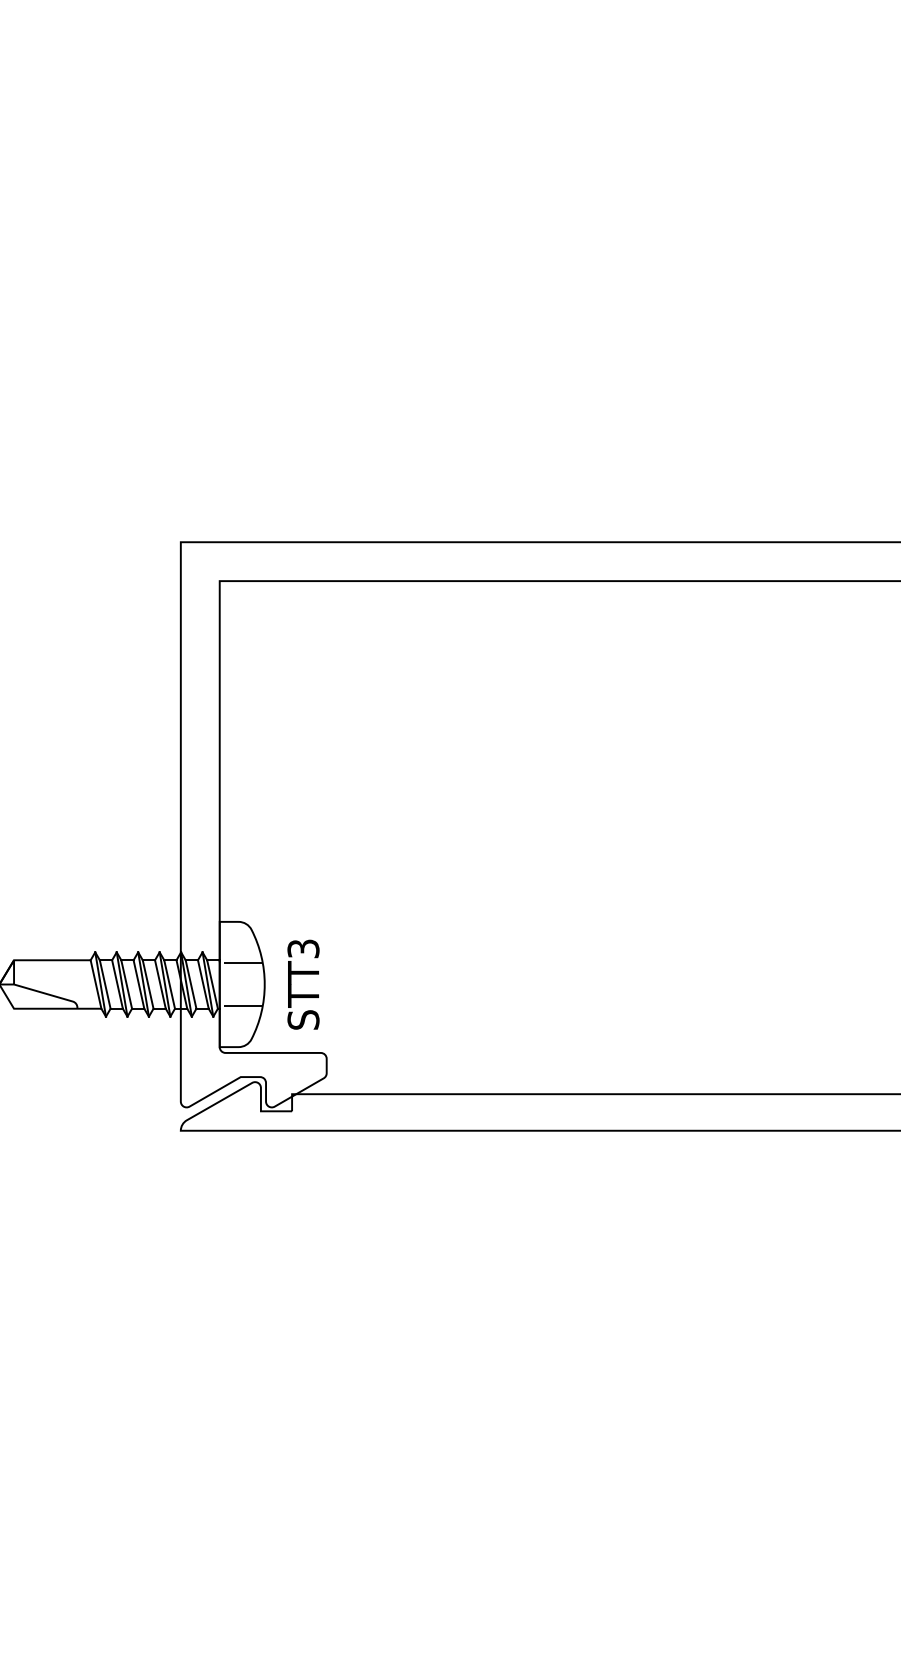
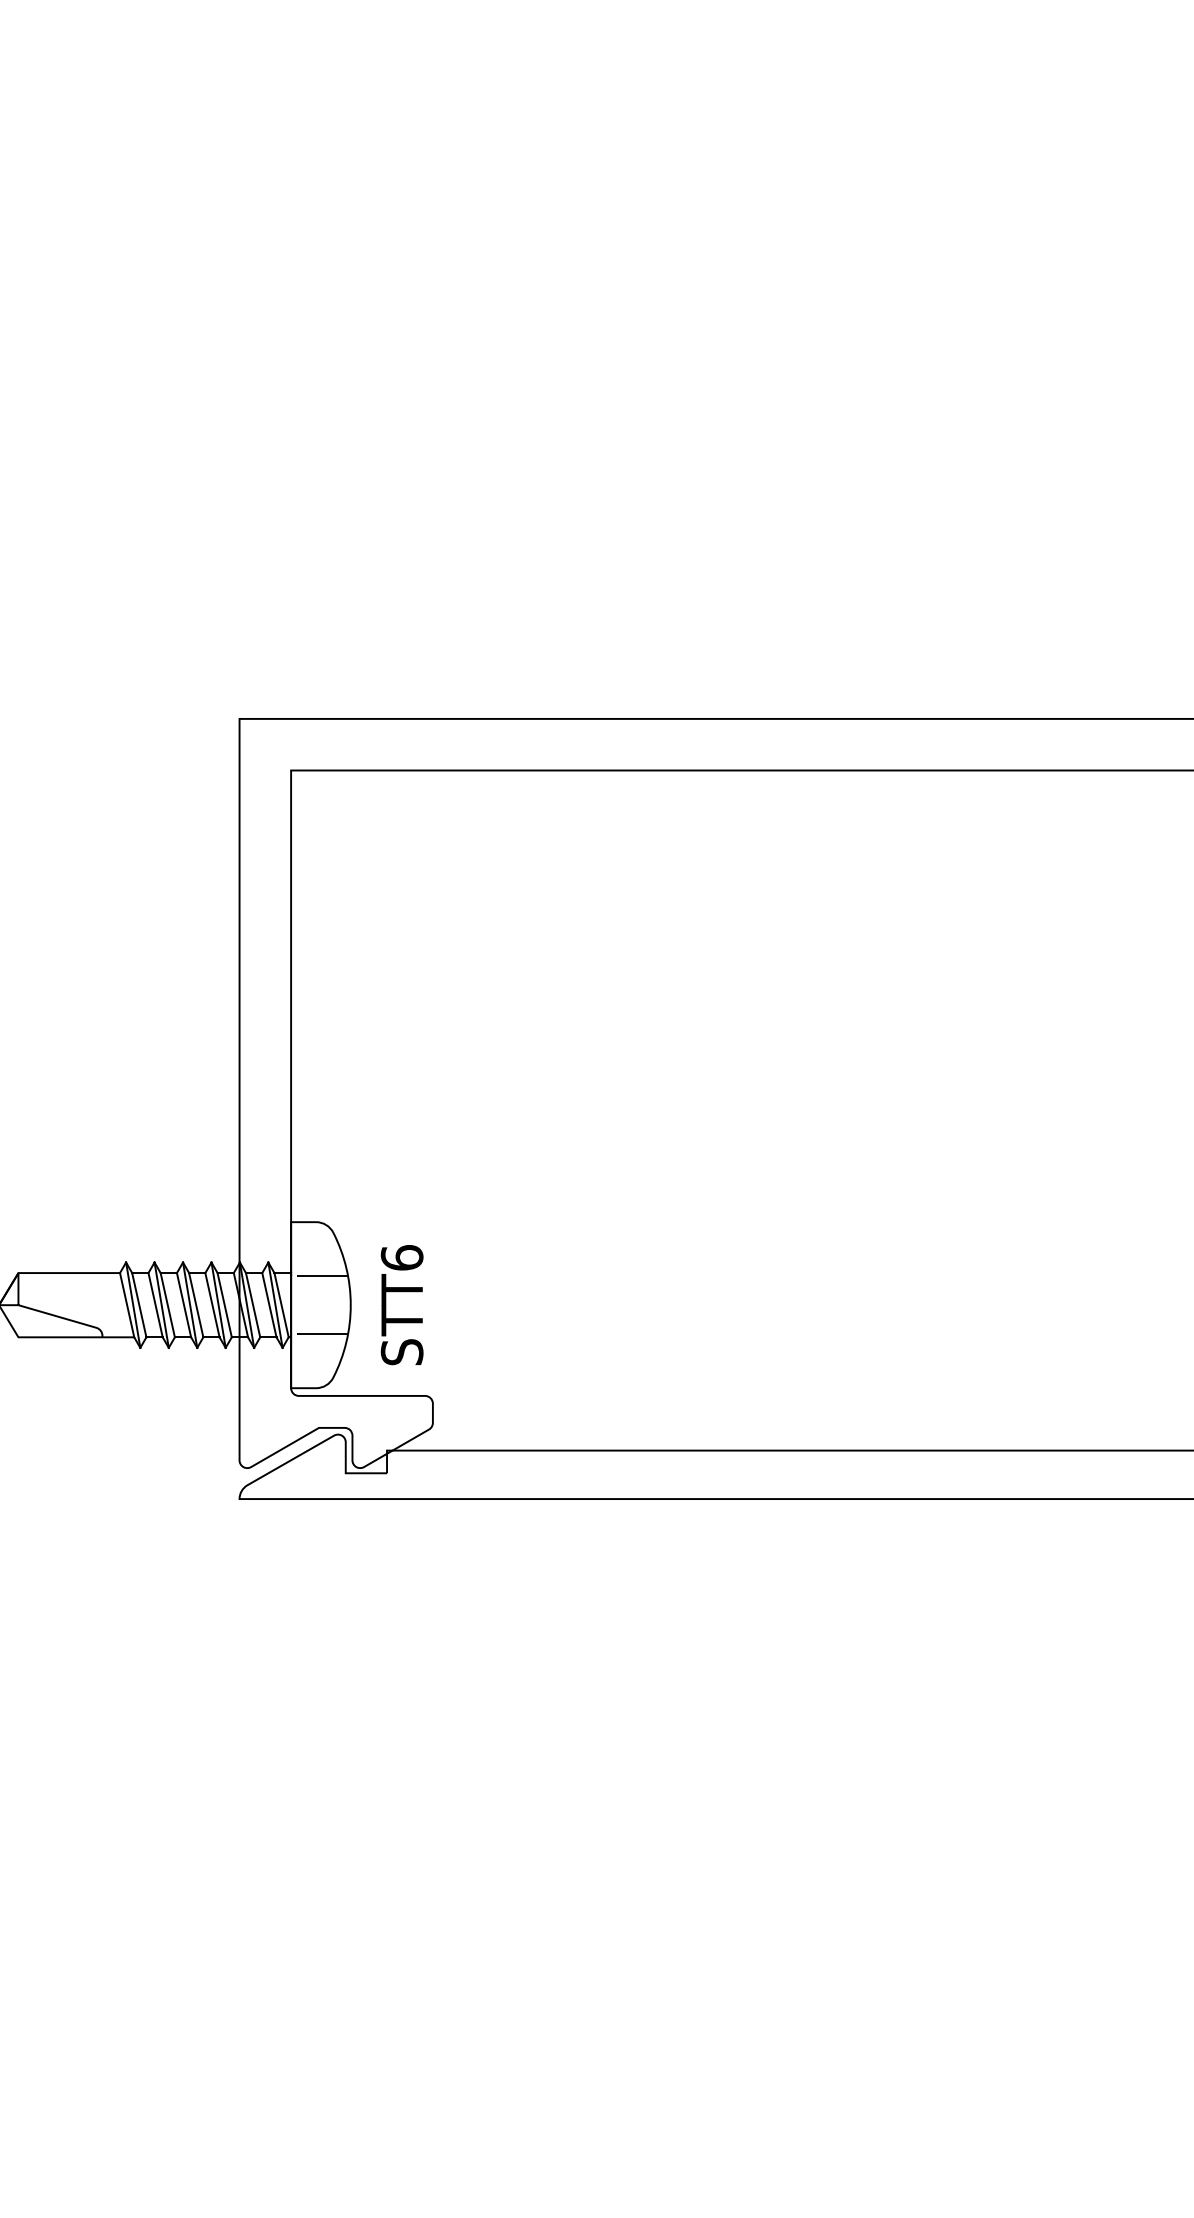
text: (303, 948) -> (401, 1257), STT3 -> STT6

